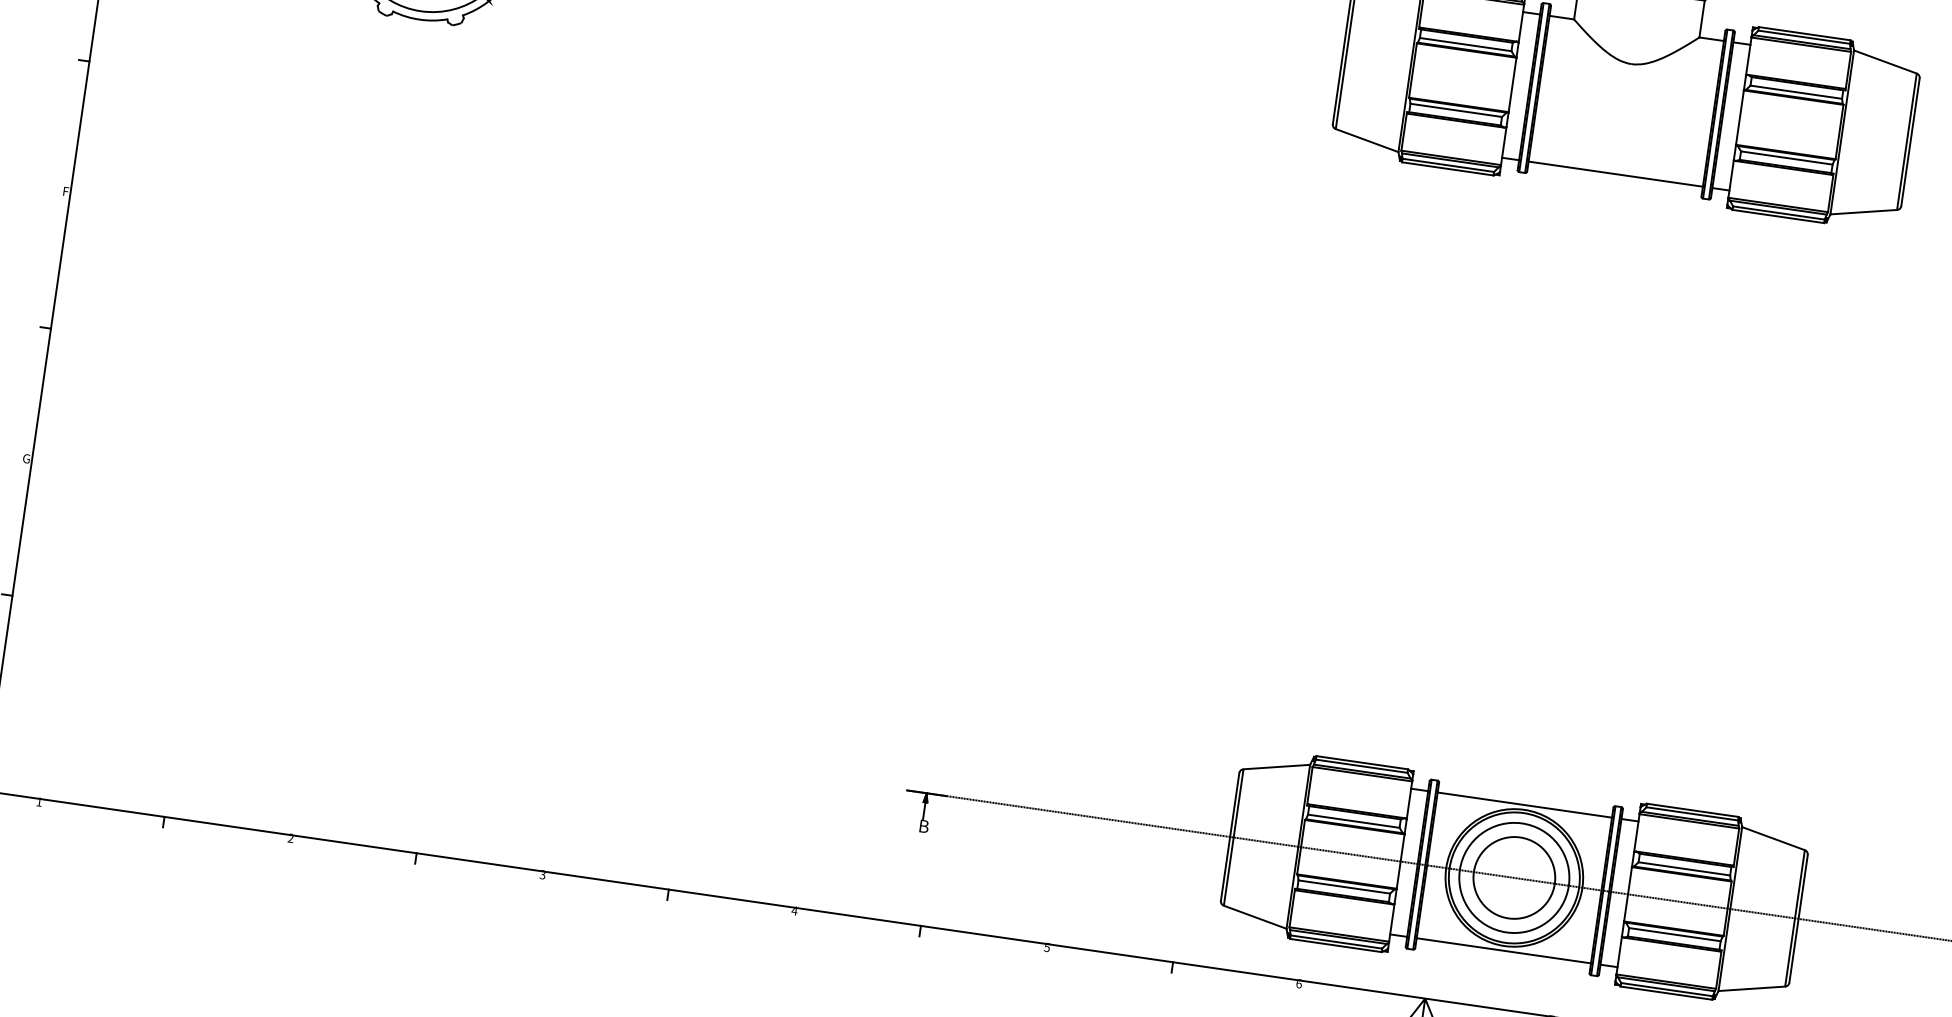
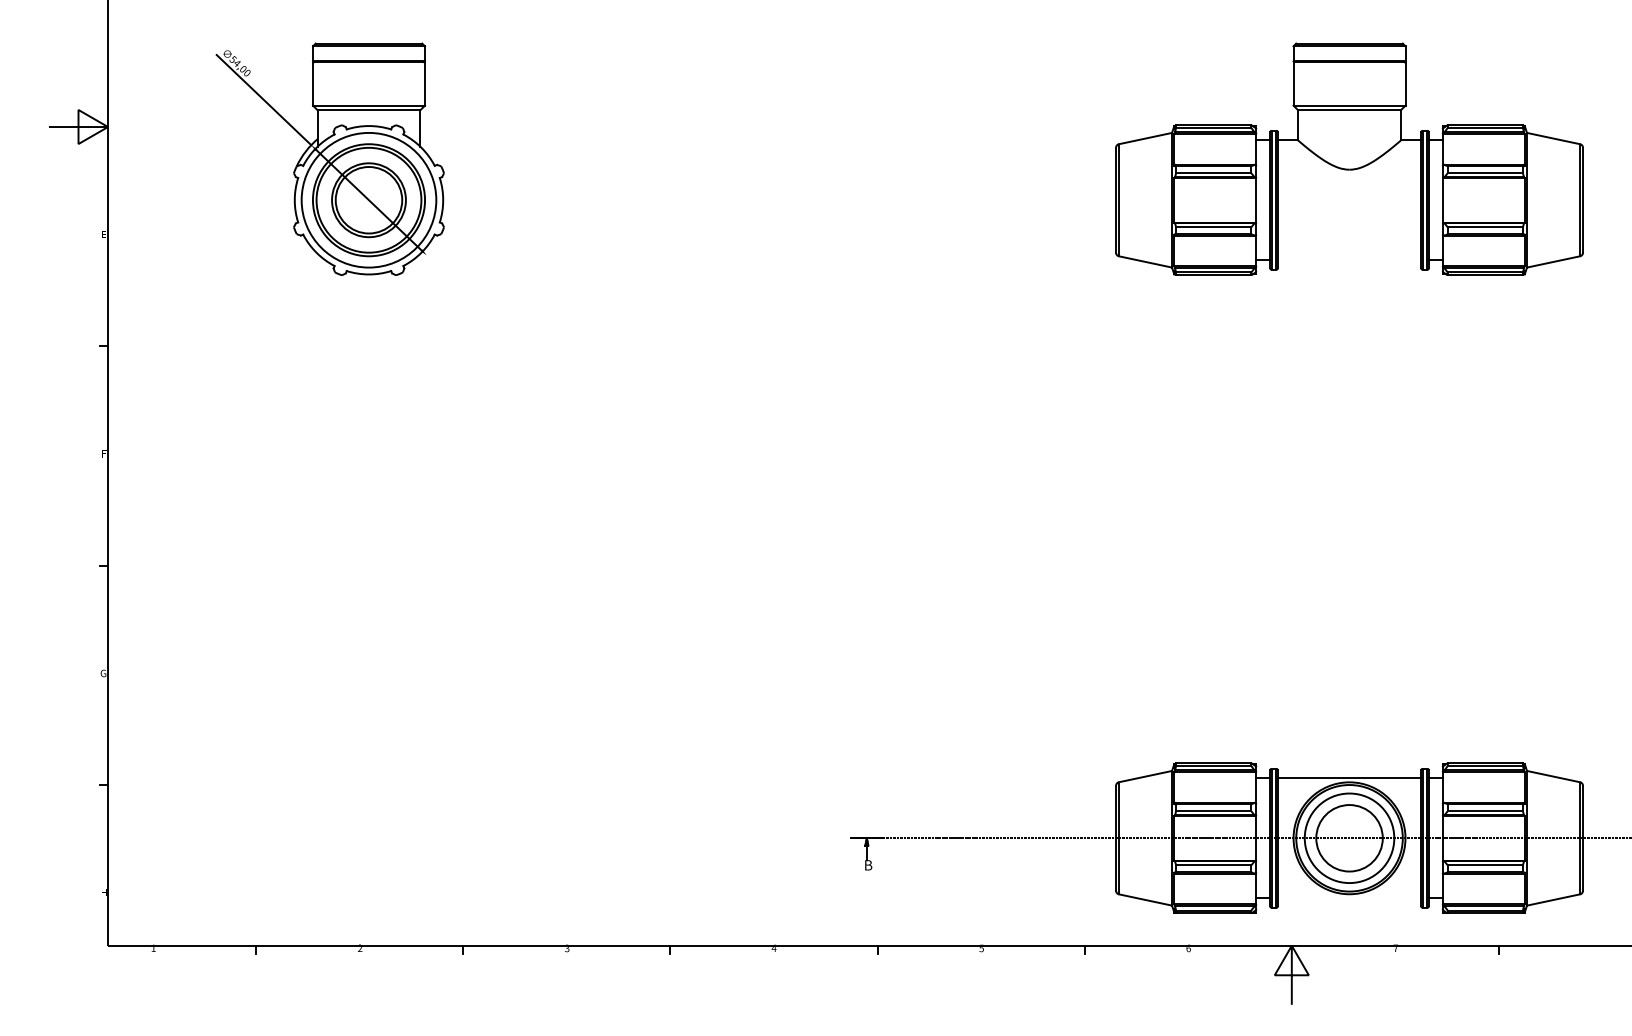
line: (1615, 174) -> (1349, 260), removed
line: (1503, 951) -> (1349, 898), removed

